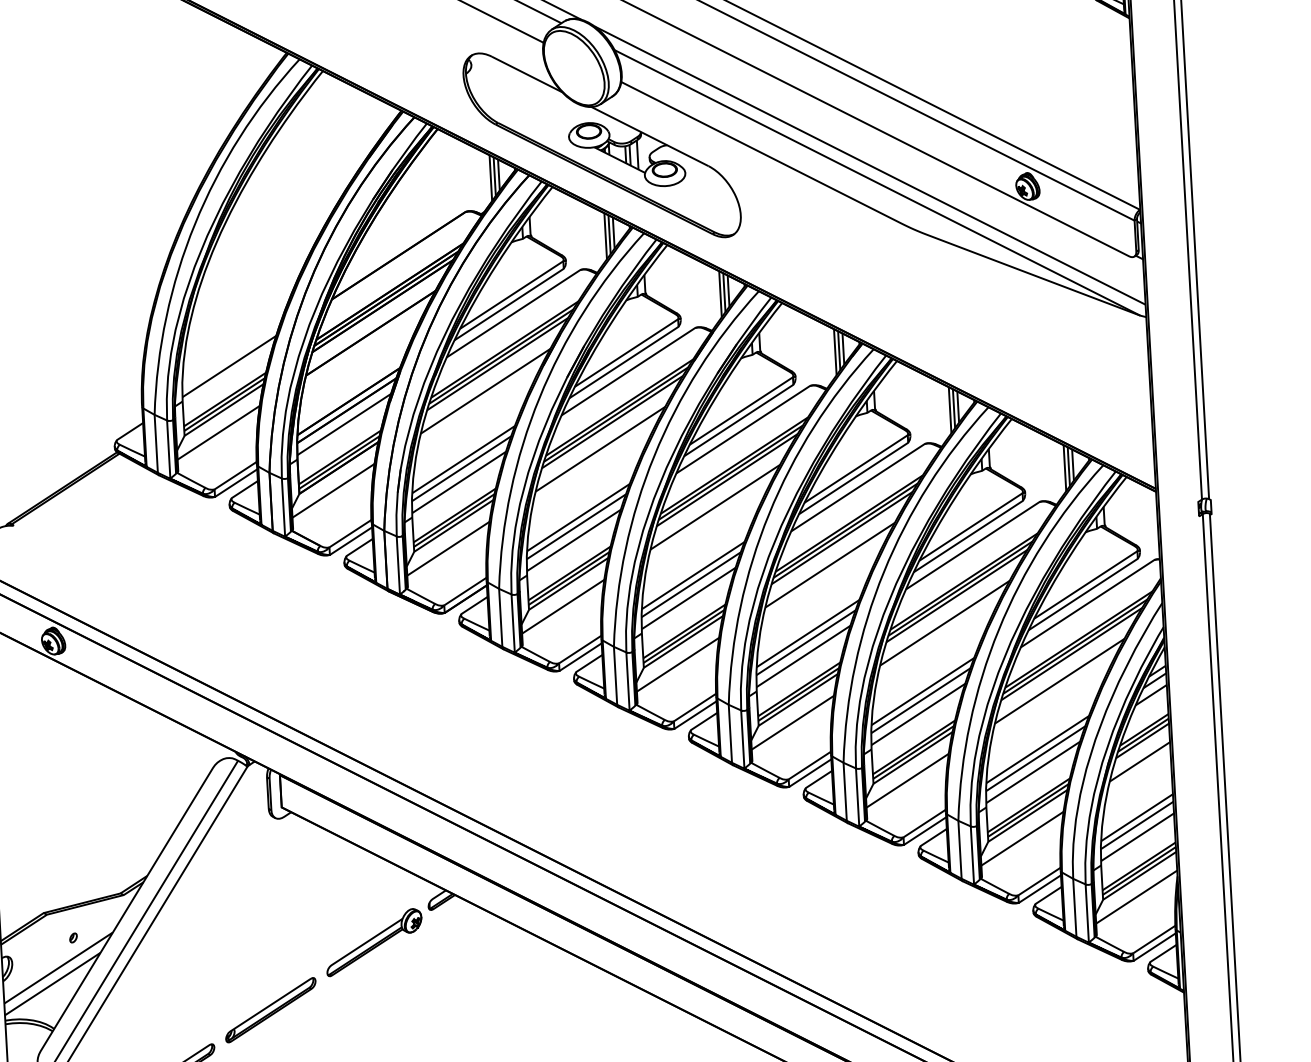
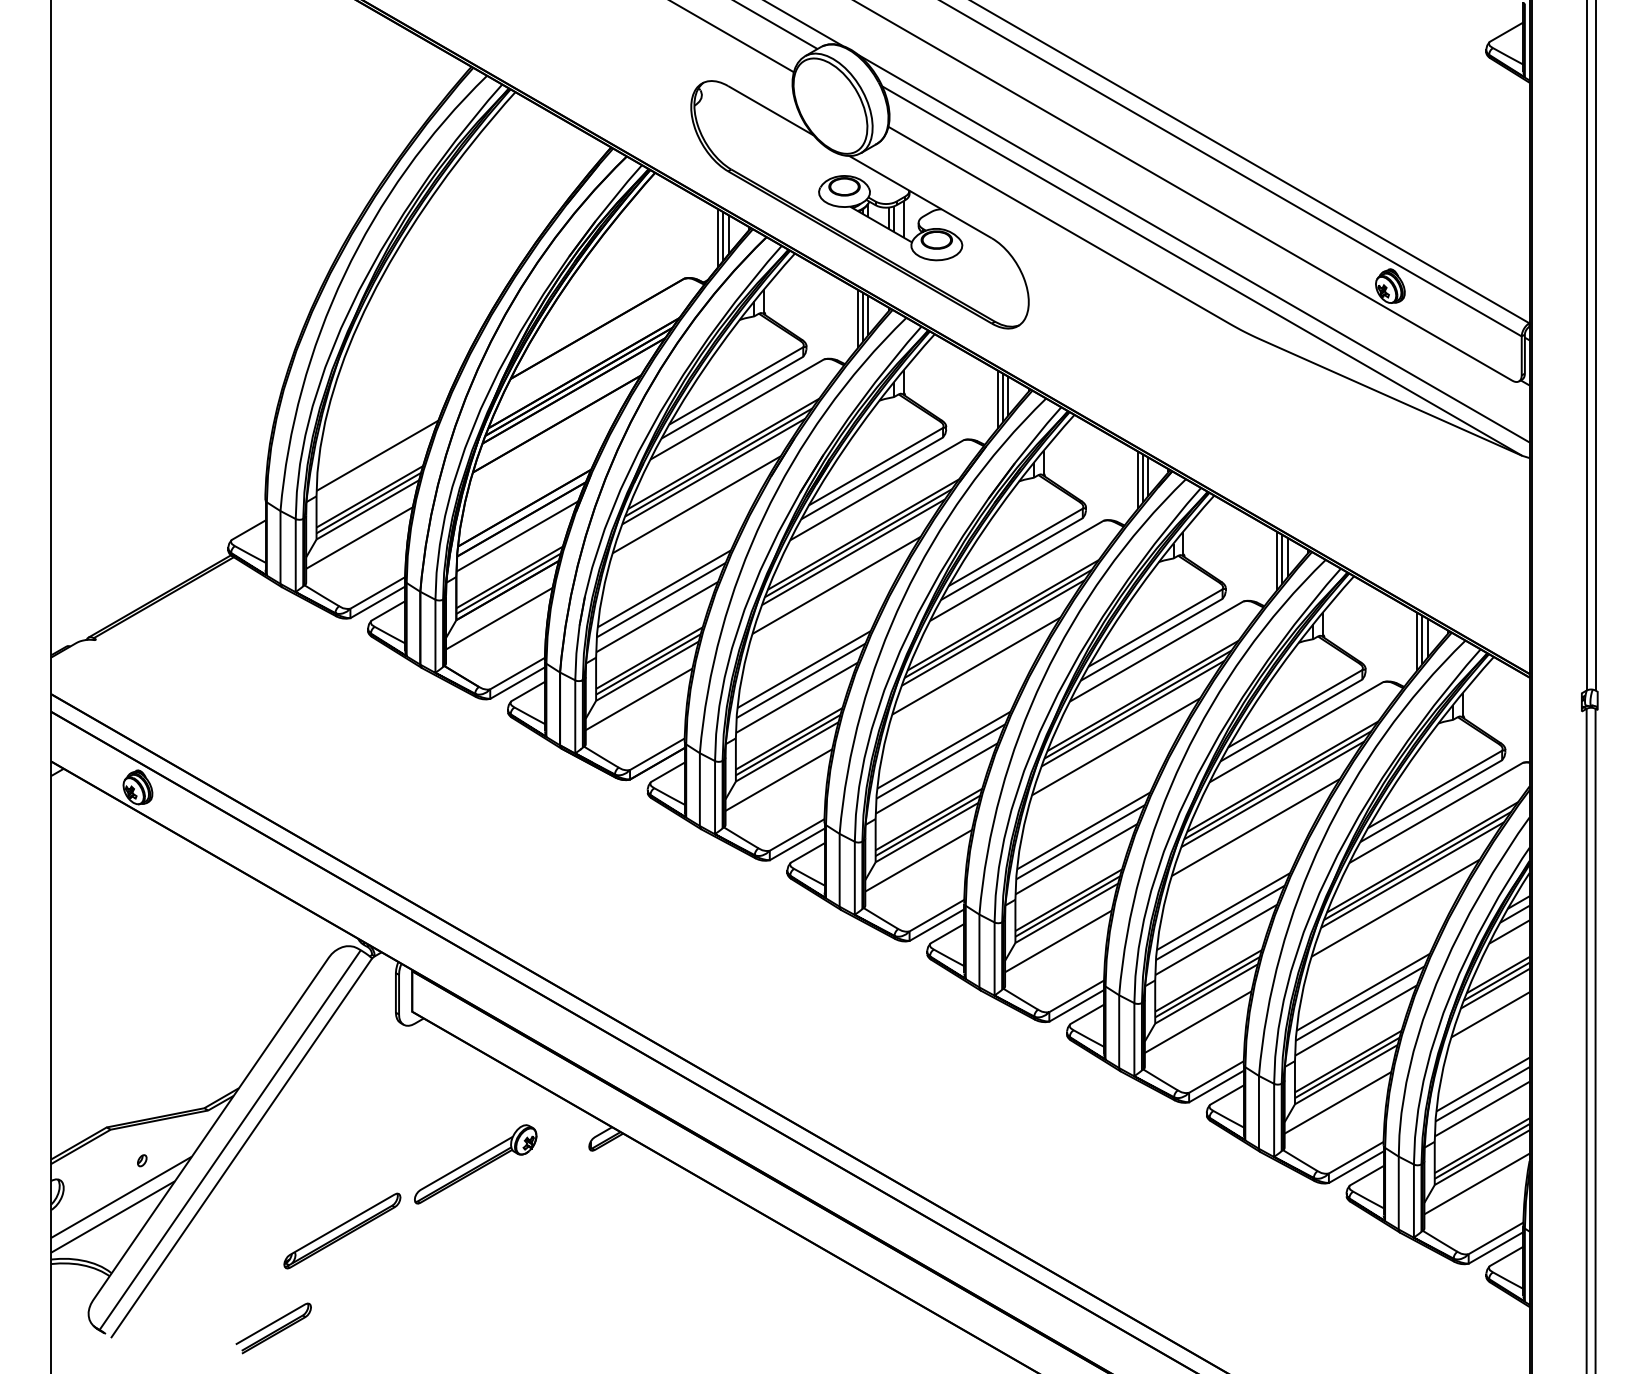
part: (374, 942) -> (475, 1164), moved
part: (270, 1009) -> (342, 1230), moved

